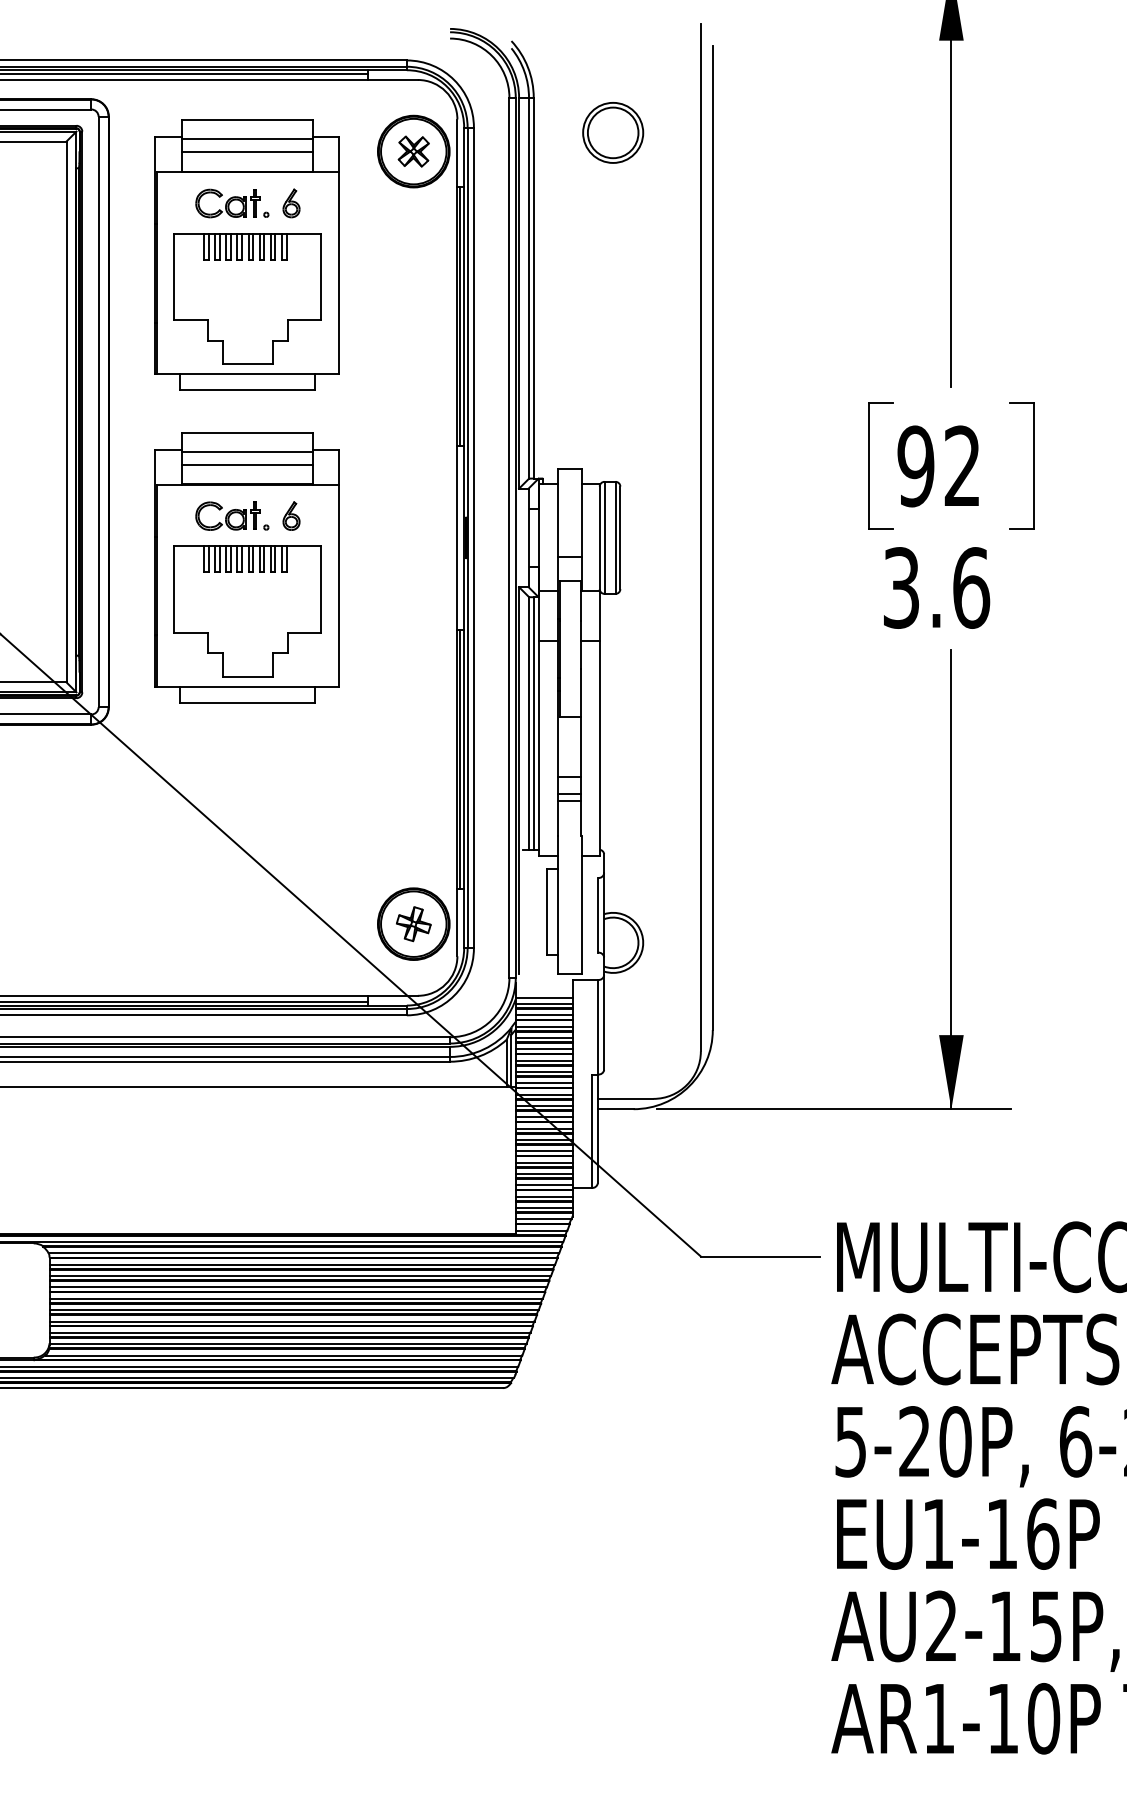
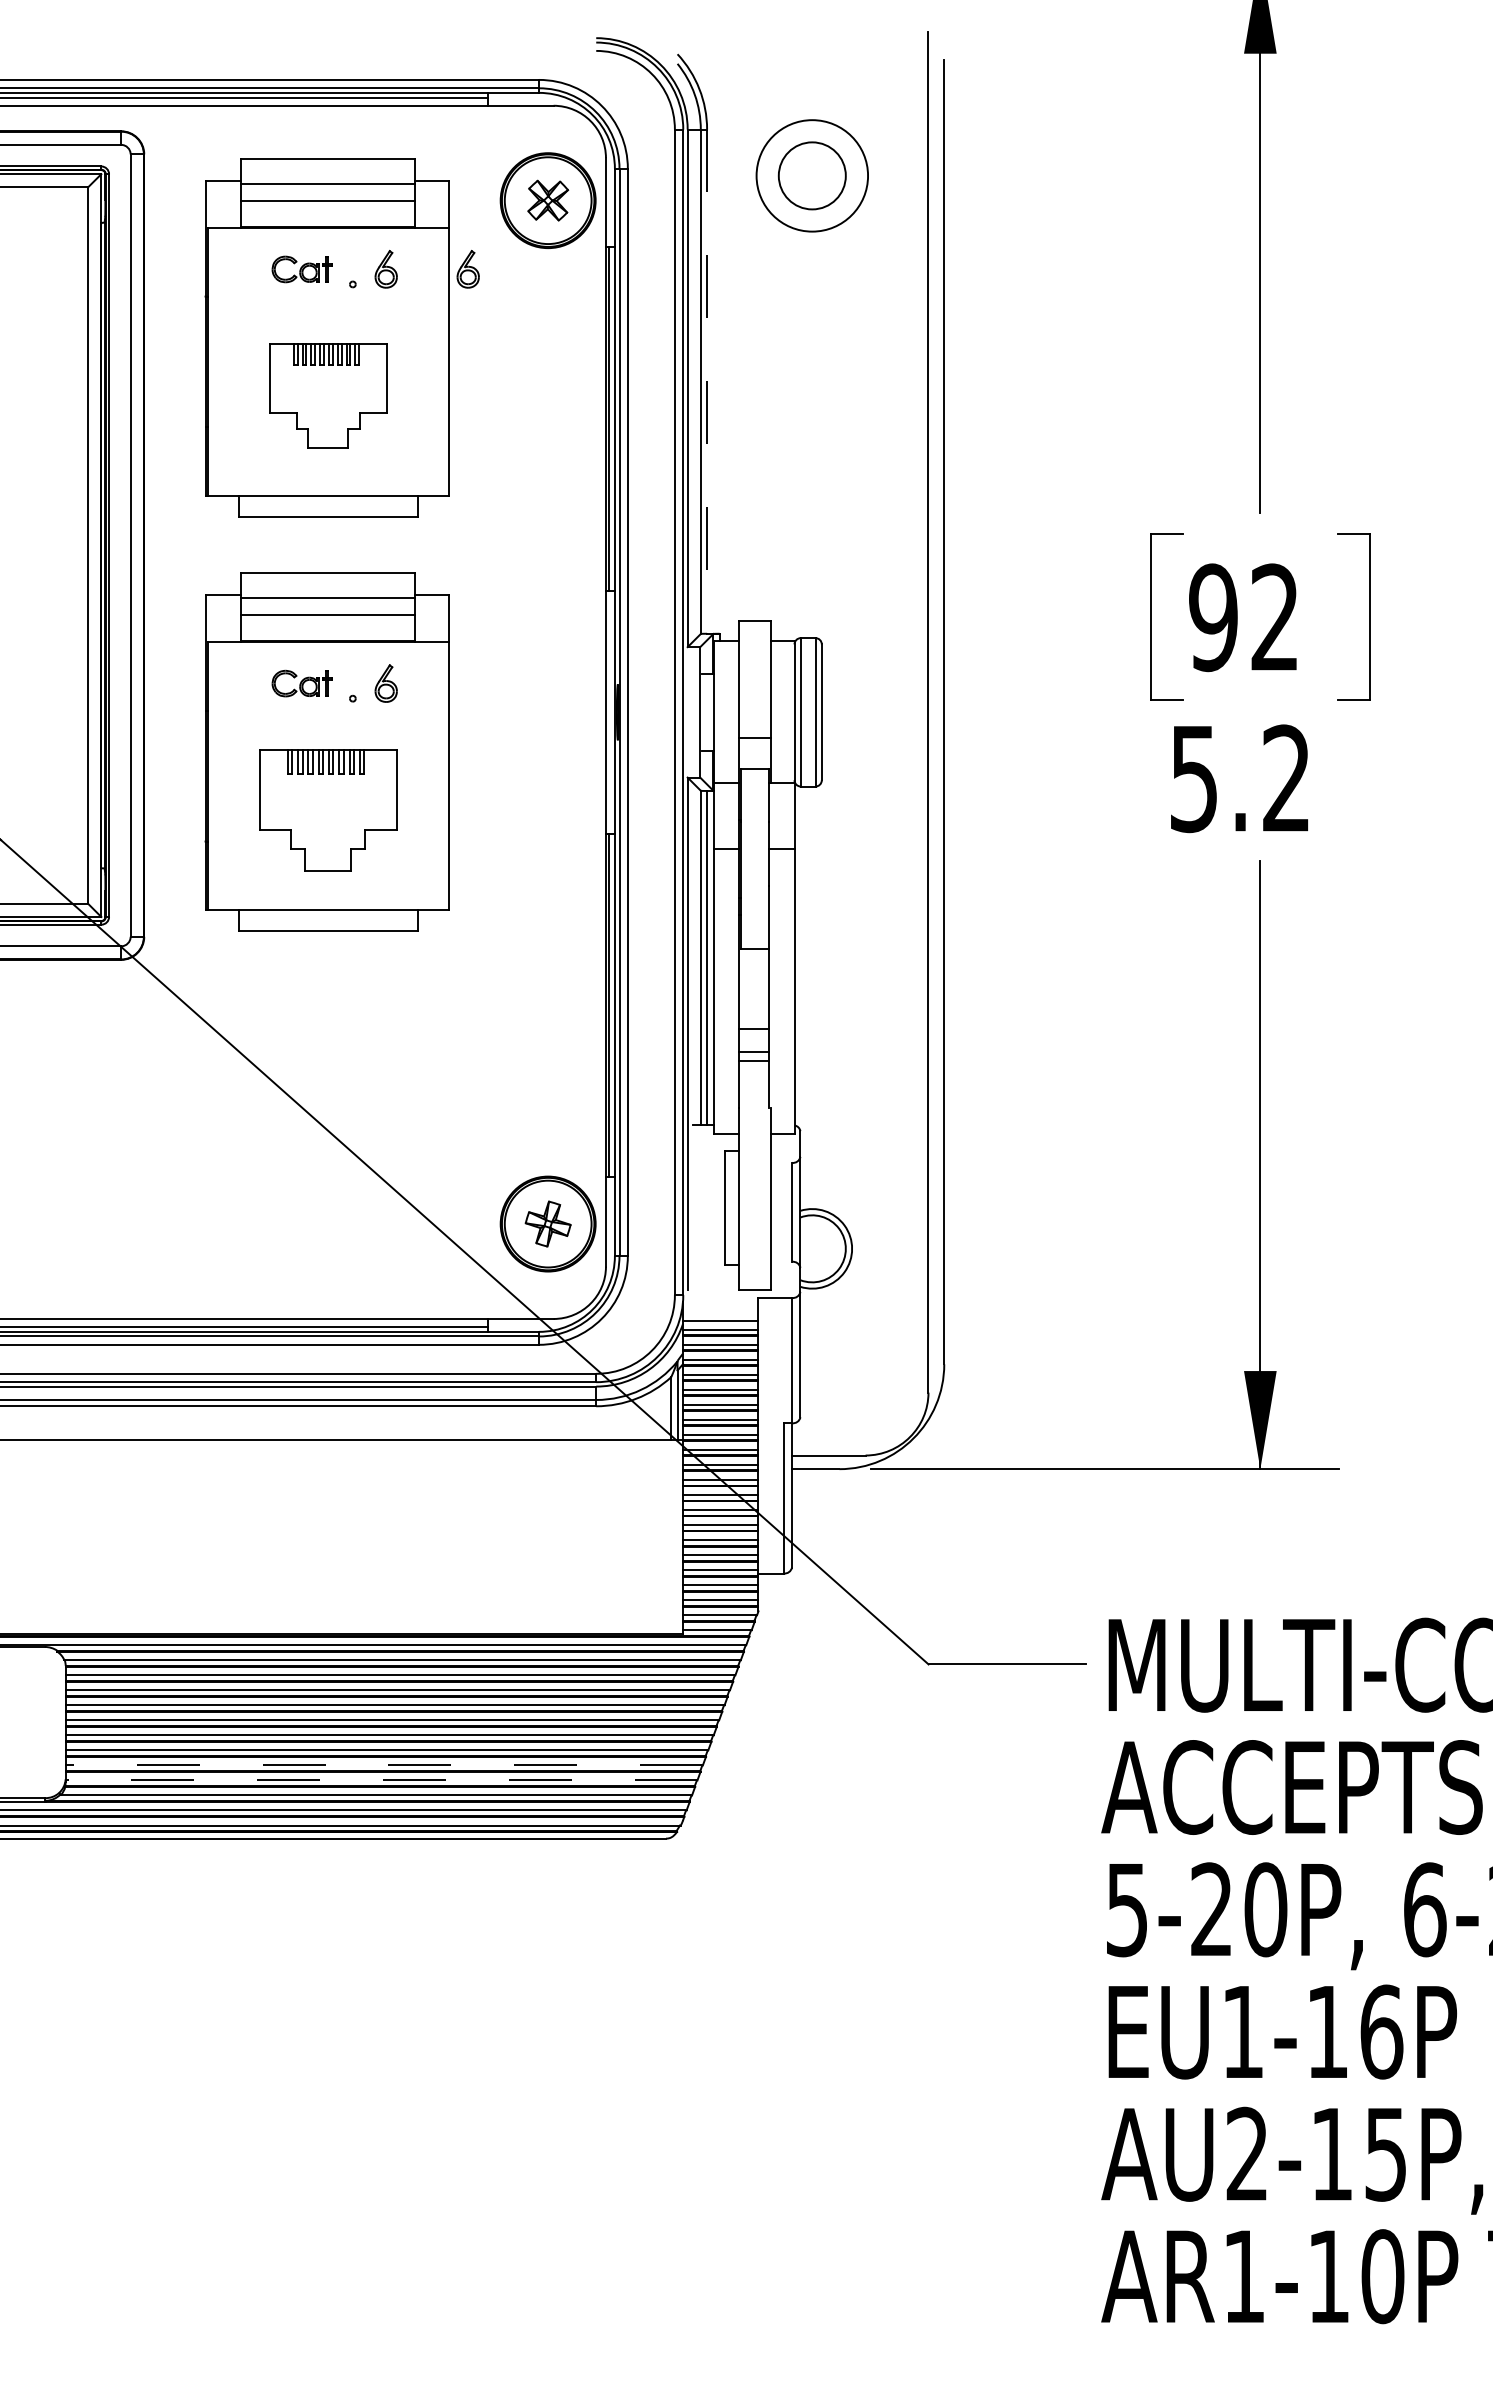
circle: (613, 132) -> (812, 175), size x1.4
part: (227, 203) -> (301, 269), size x0.7
part: (352, 203) -> (467, 269), added
line: (534, 288) -> (707, 382), solid -> dashed
part: (247, 298) -> (328, 395), size x0.6
part: (227, 516) -> (301, 683), size x0.7
text: (937, 587) -> (1241, 778), 3.6 -> 5.2
part: (247, 611) -> (328, 809), size x0.7
line: (290, 1332) -> (384, 1765), solid -> dashed
line: (287, 1344) -> (381, 1780), solid -> dashed

